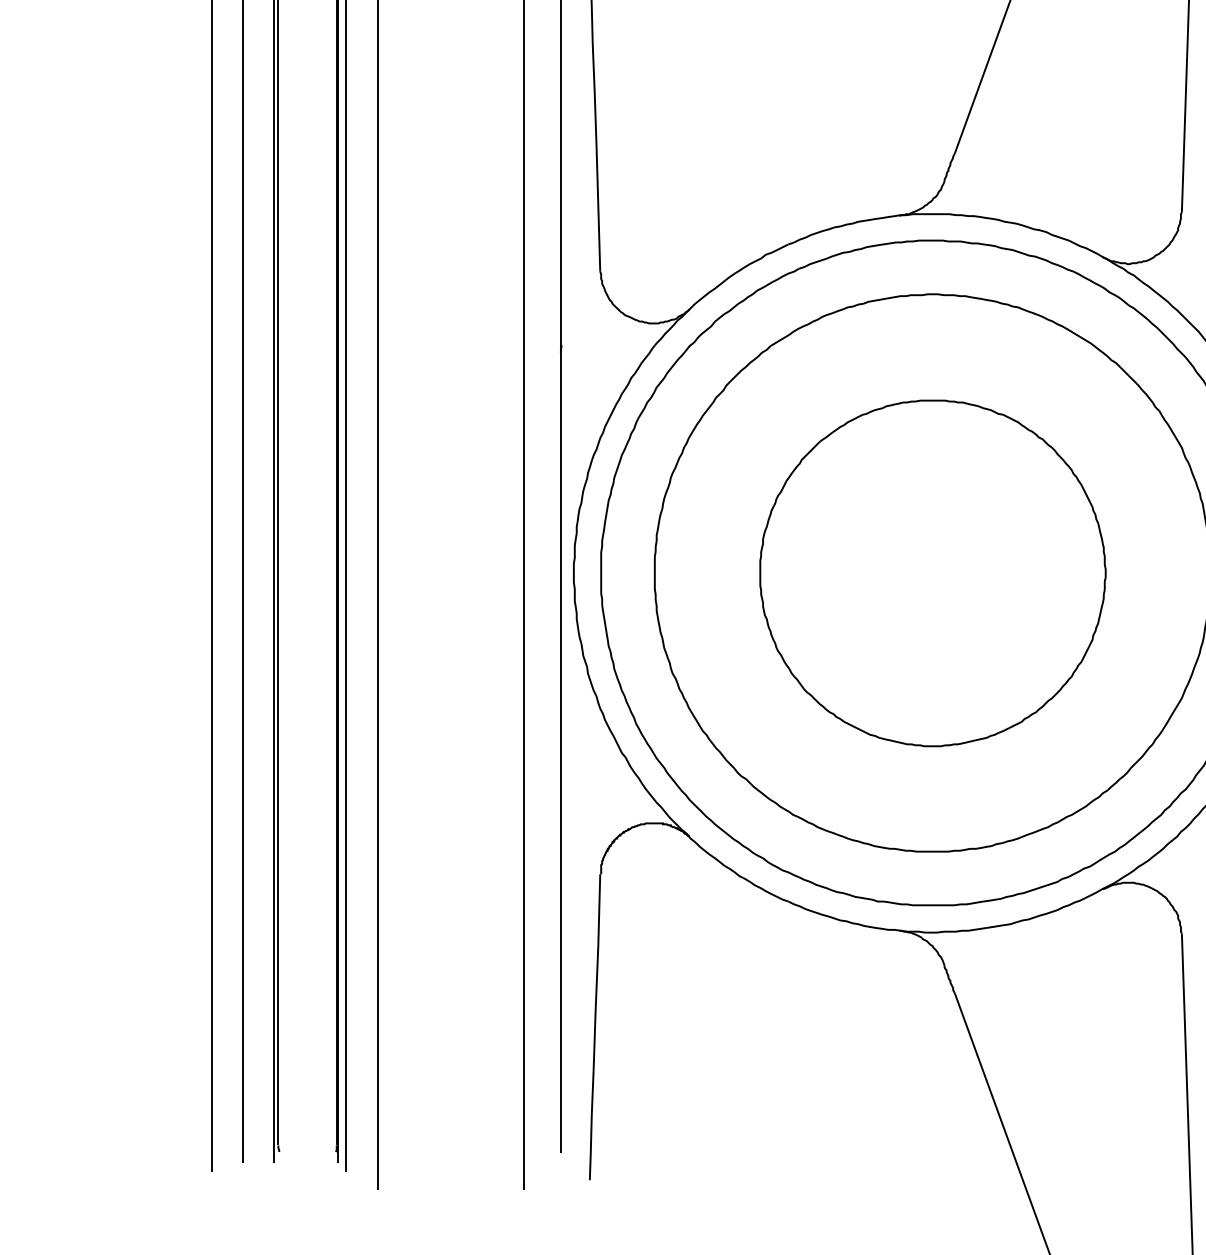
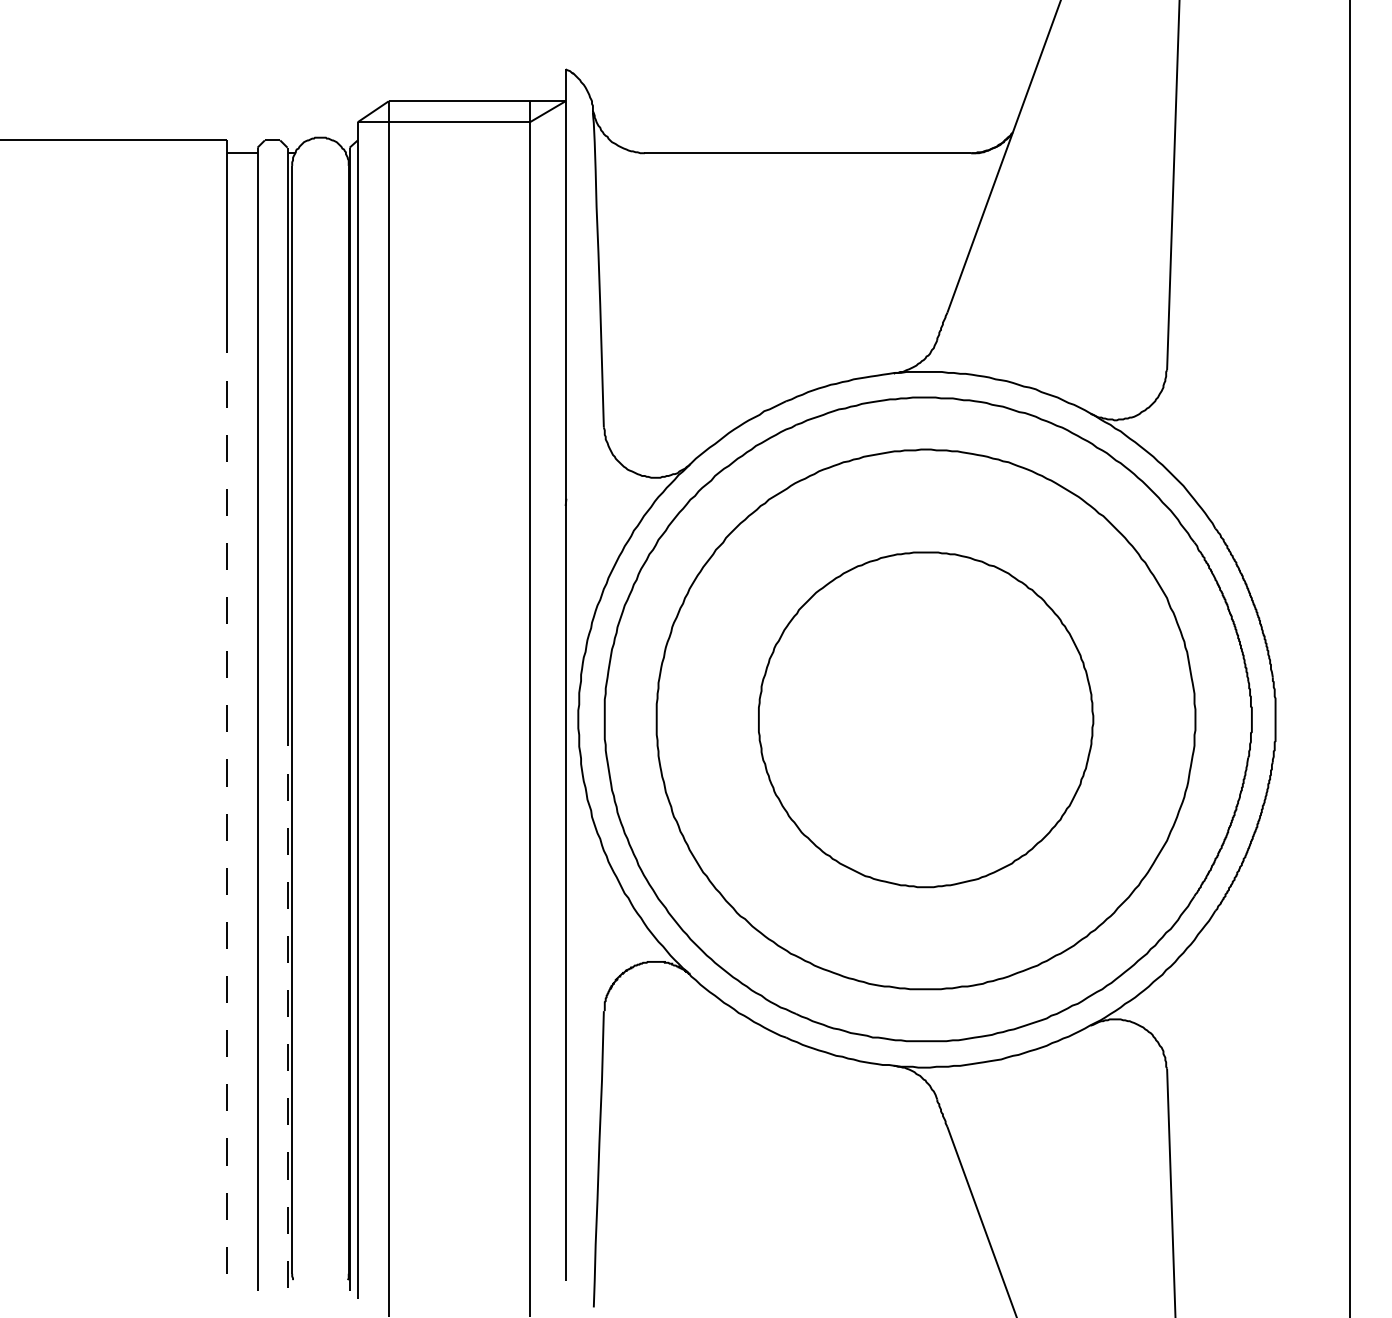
line: (211, 670) -> (227, 813), solid -> dashed
line: (273, 868) -> (287, 1005), solid -> dashed

